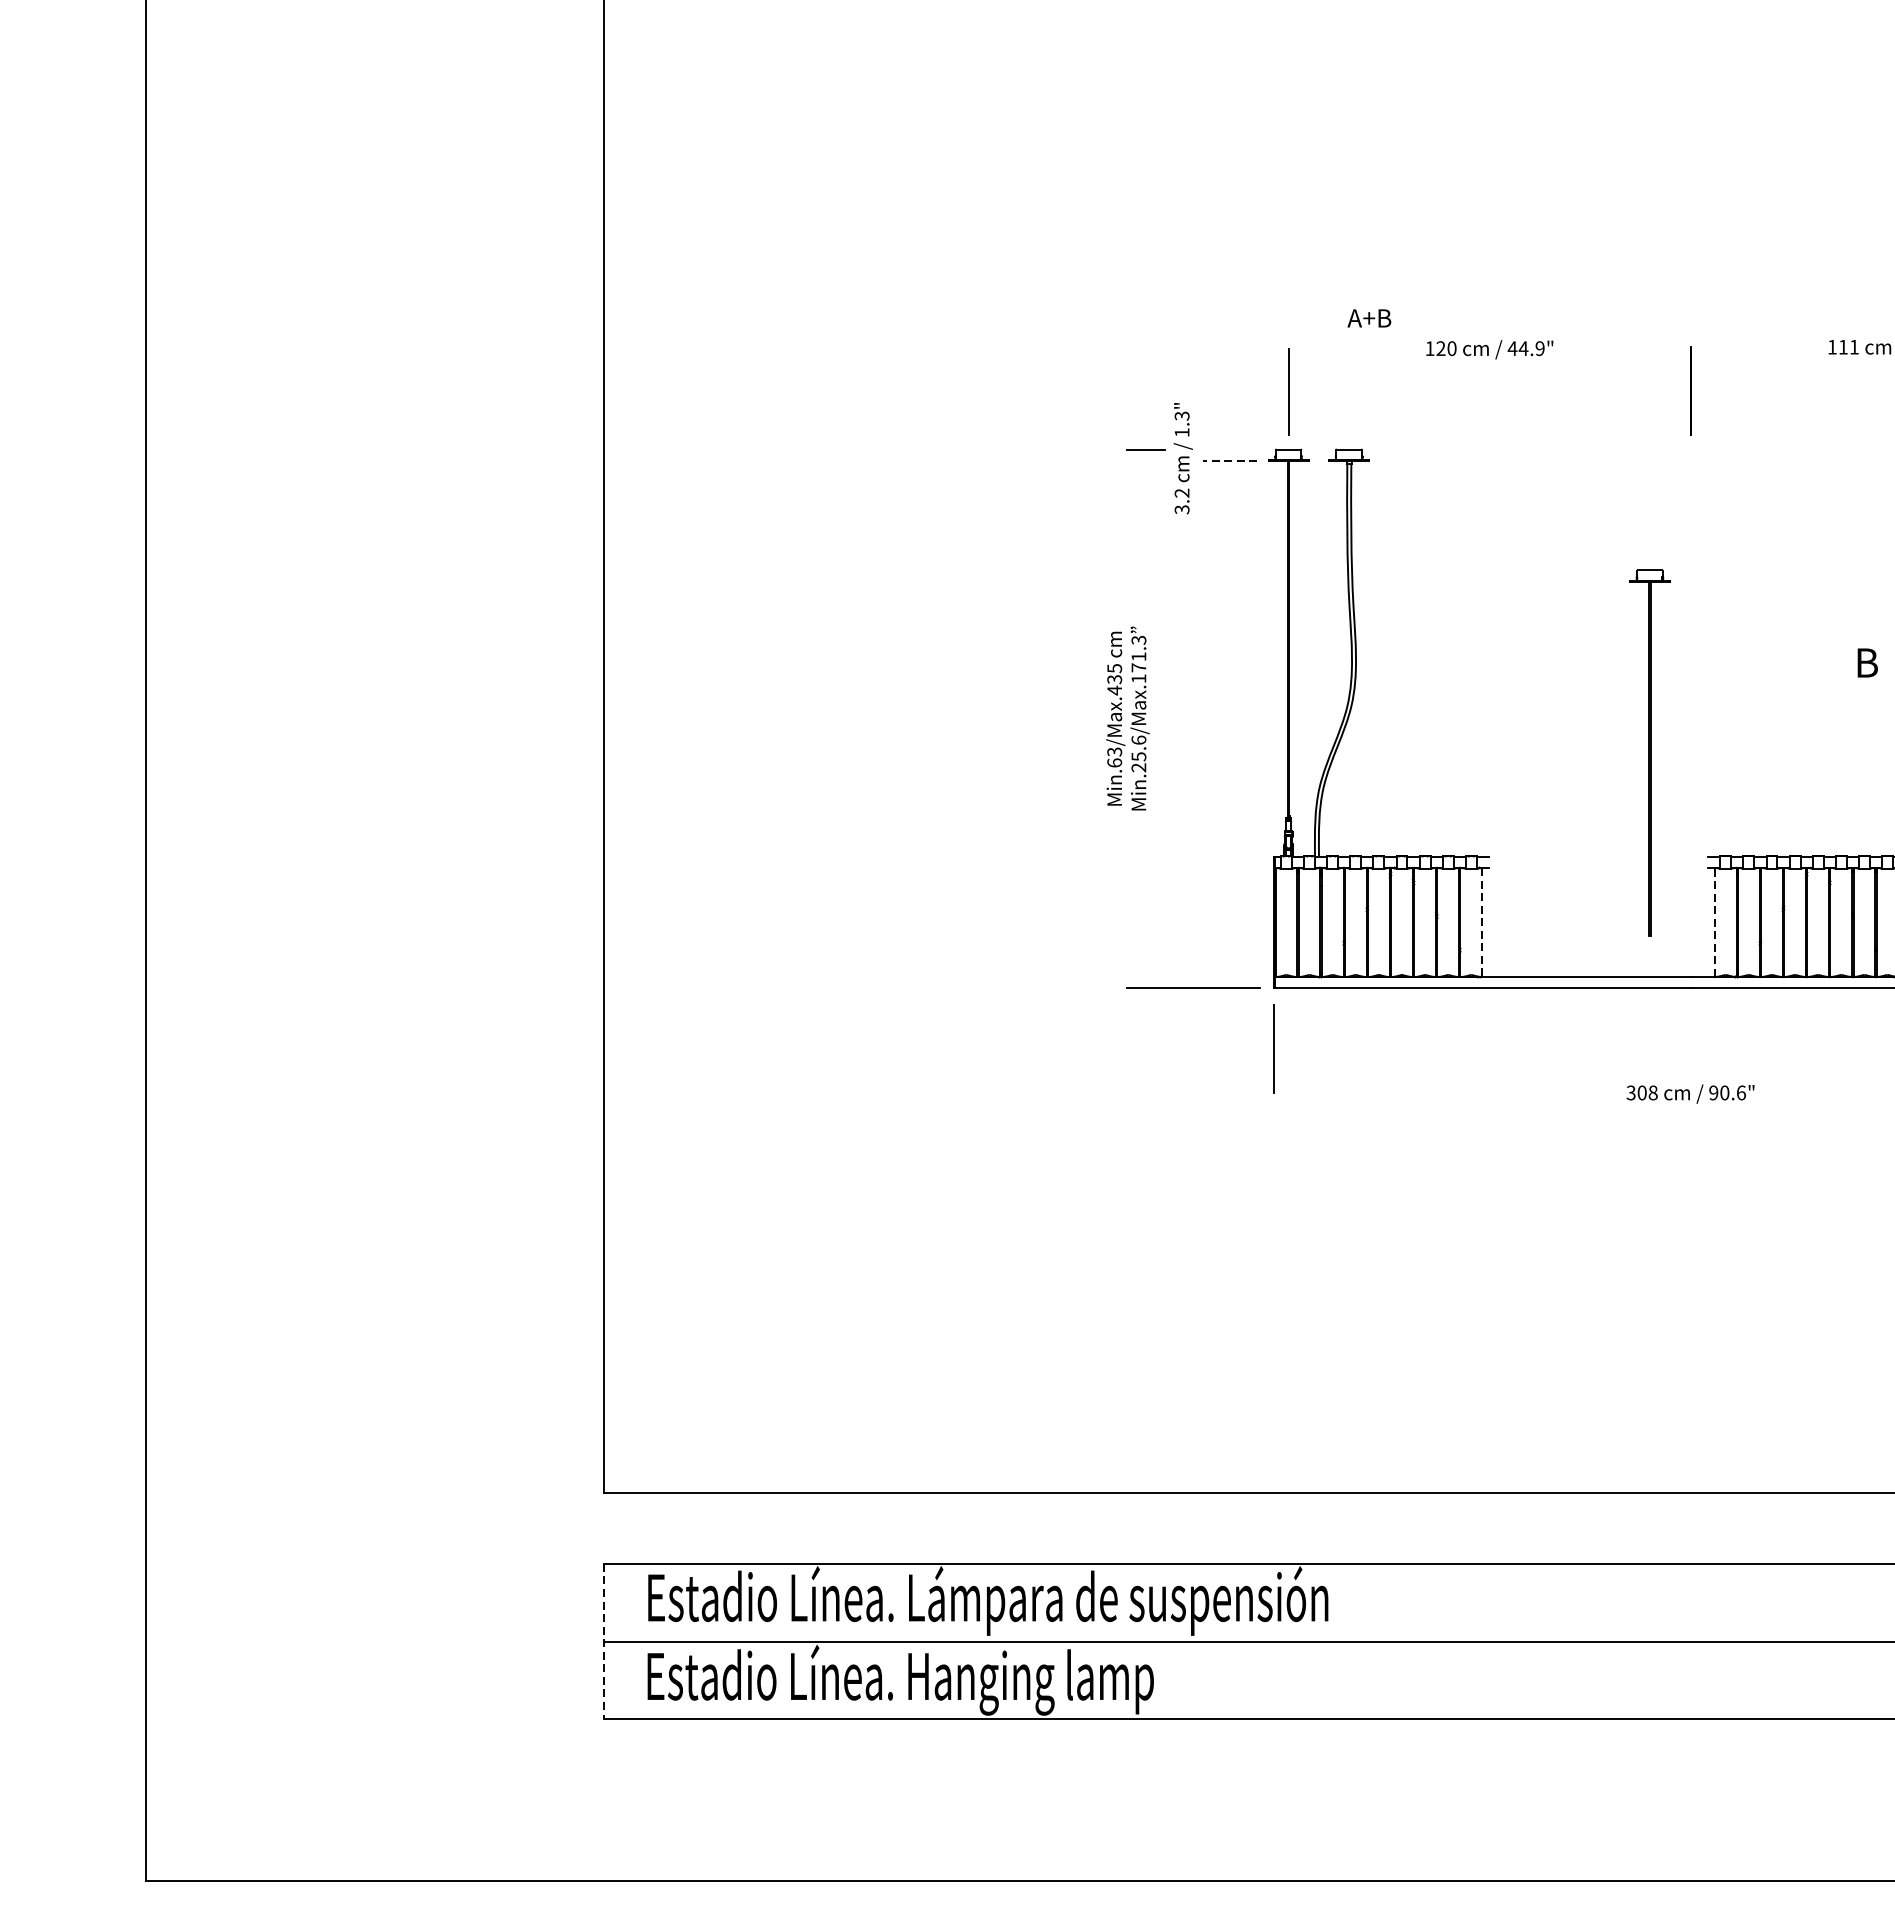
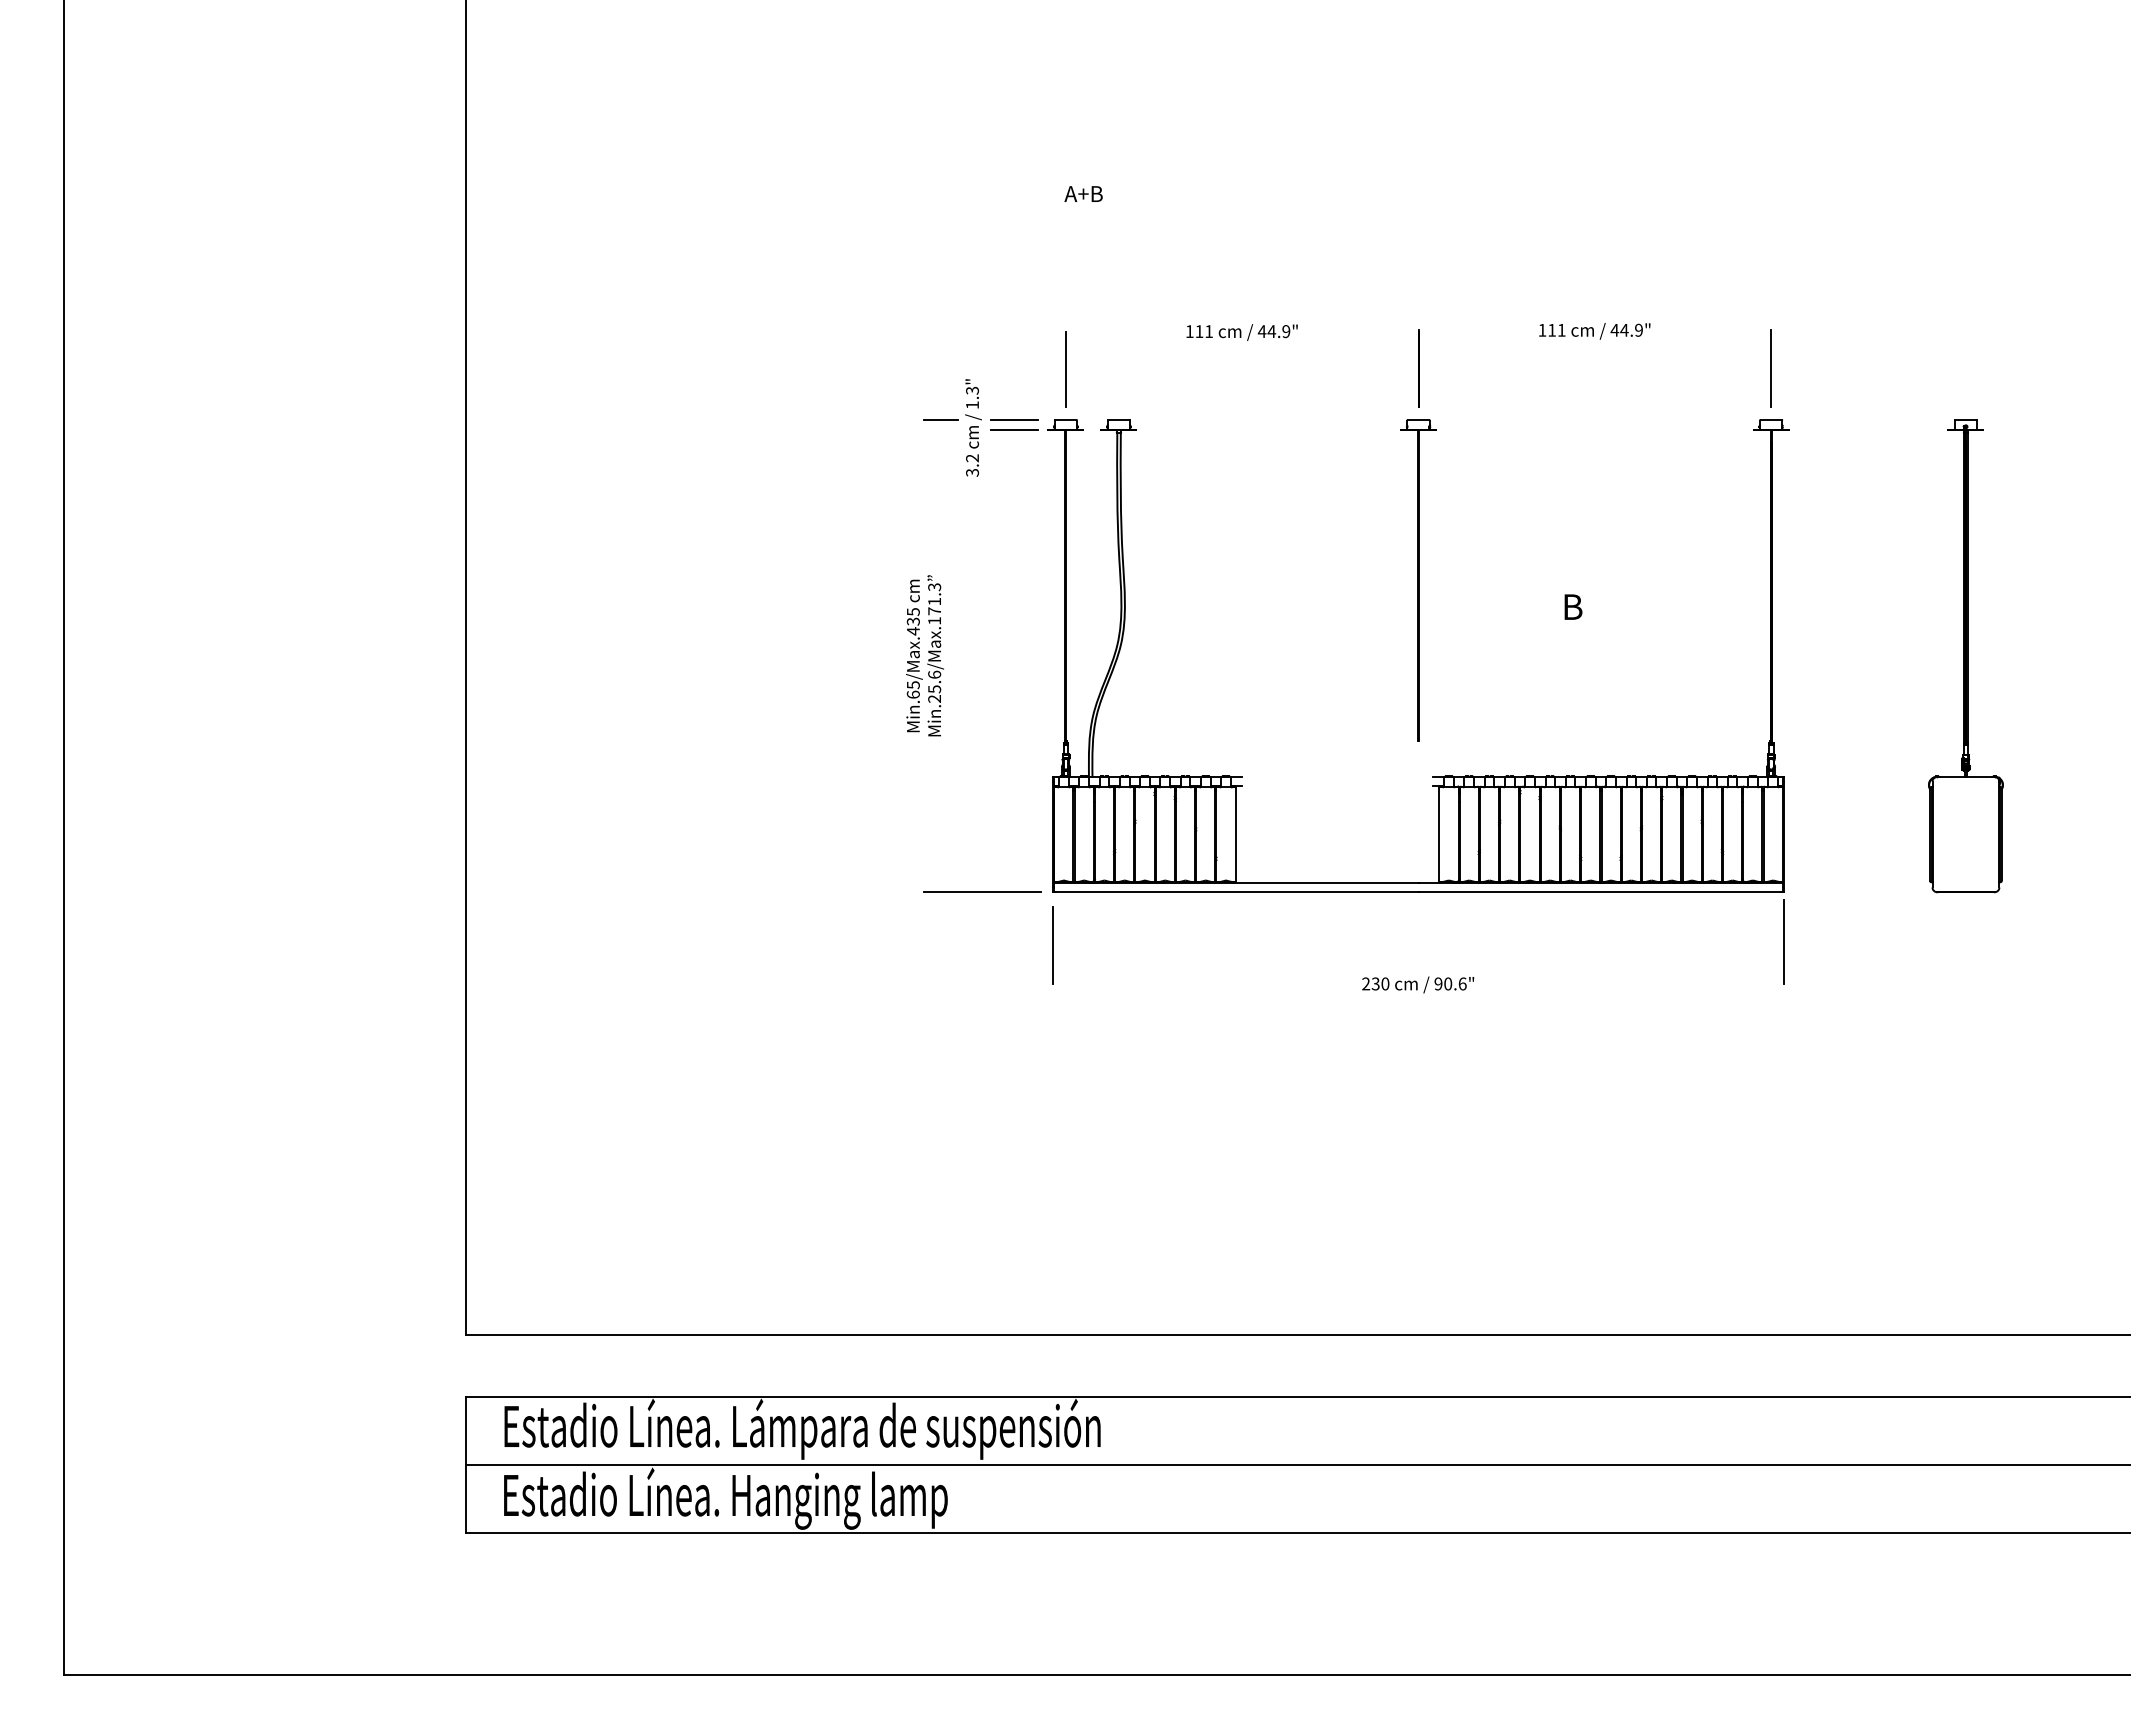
text: (1369, 317) -> (1083, 193), moved
text: (1446, 348) -> (1204, 331), 120 -> 111
line: (1230, 448) -> (1014, 419), added
line: (1230, 461) -> (1014, 430), dashed -> solid
text: (1113, 751) -> (912, 684), Min.63/Max.435 -> Min.65/Max.435
part: (1649, 753) -> (1418, 580), moved
line: (1482, 922) -> (1235, 834), dashed -> solid
line: (1714, 922) -> (1439, 834), dashed -> solid
text: (1641, 1092) -> (1375, 983), 308 -> 230
line: (603, 1642) -> (465, 1465), dashed -> solid

